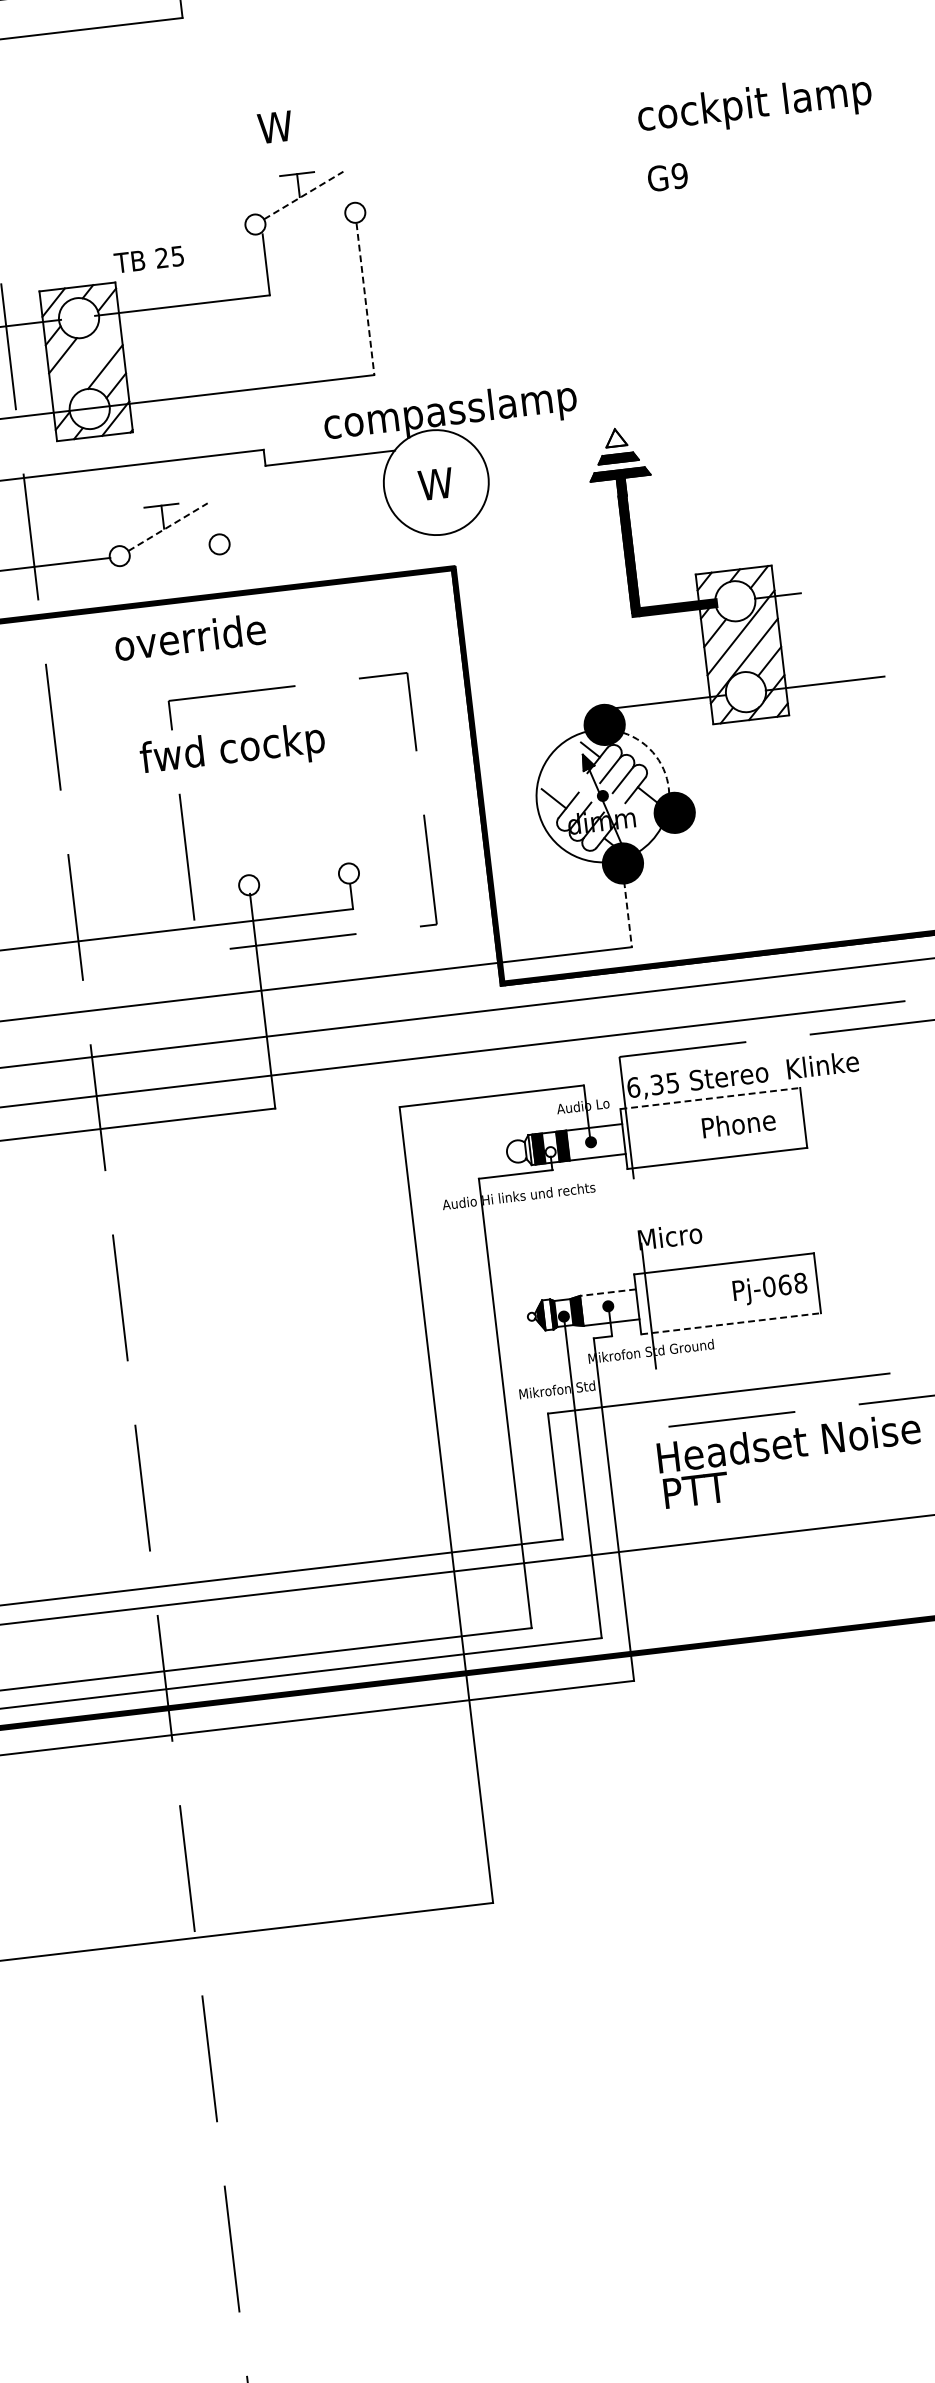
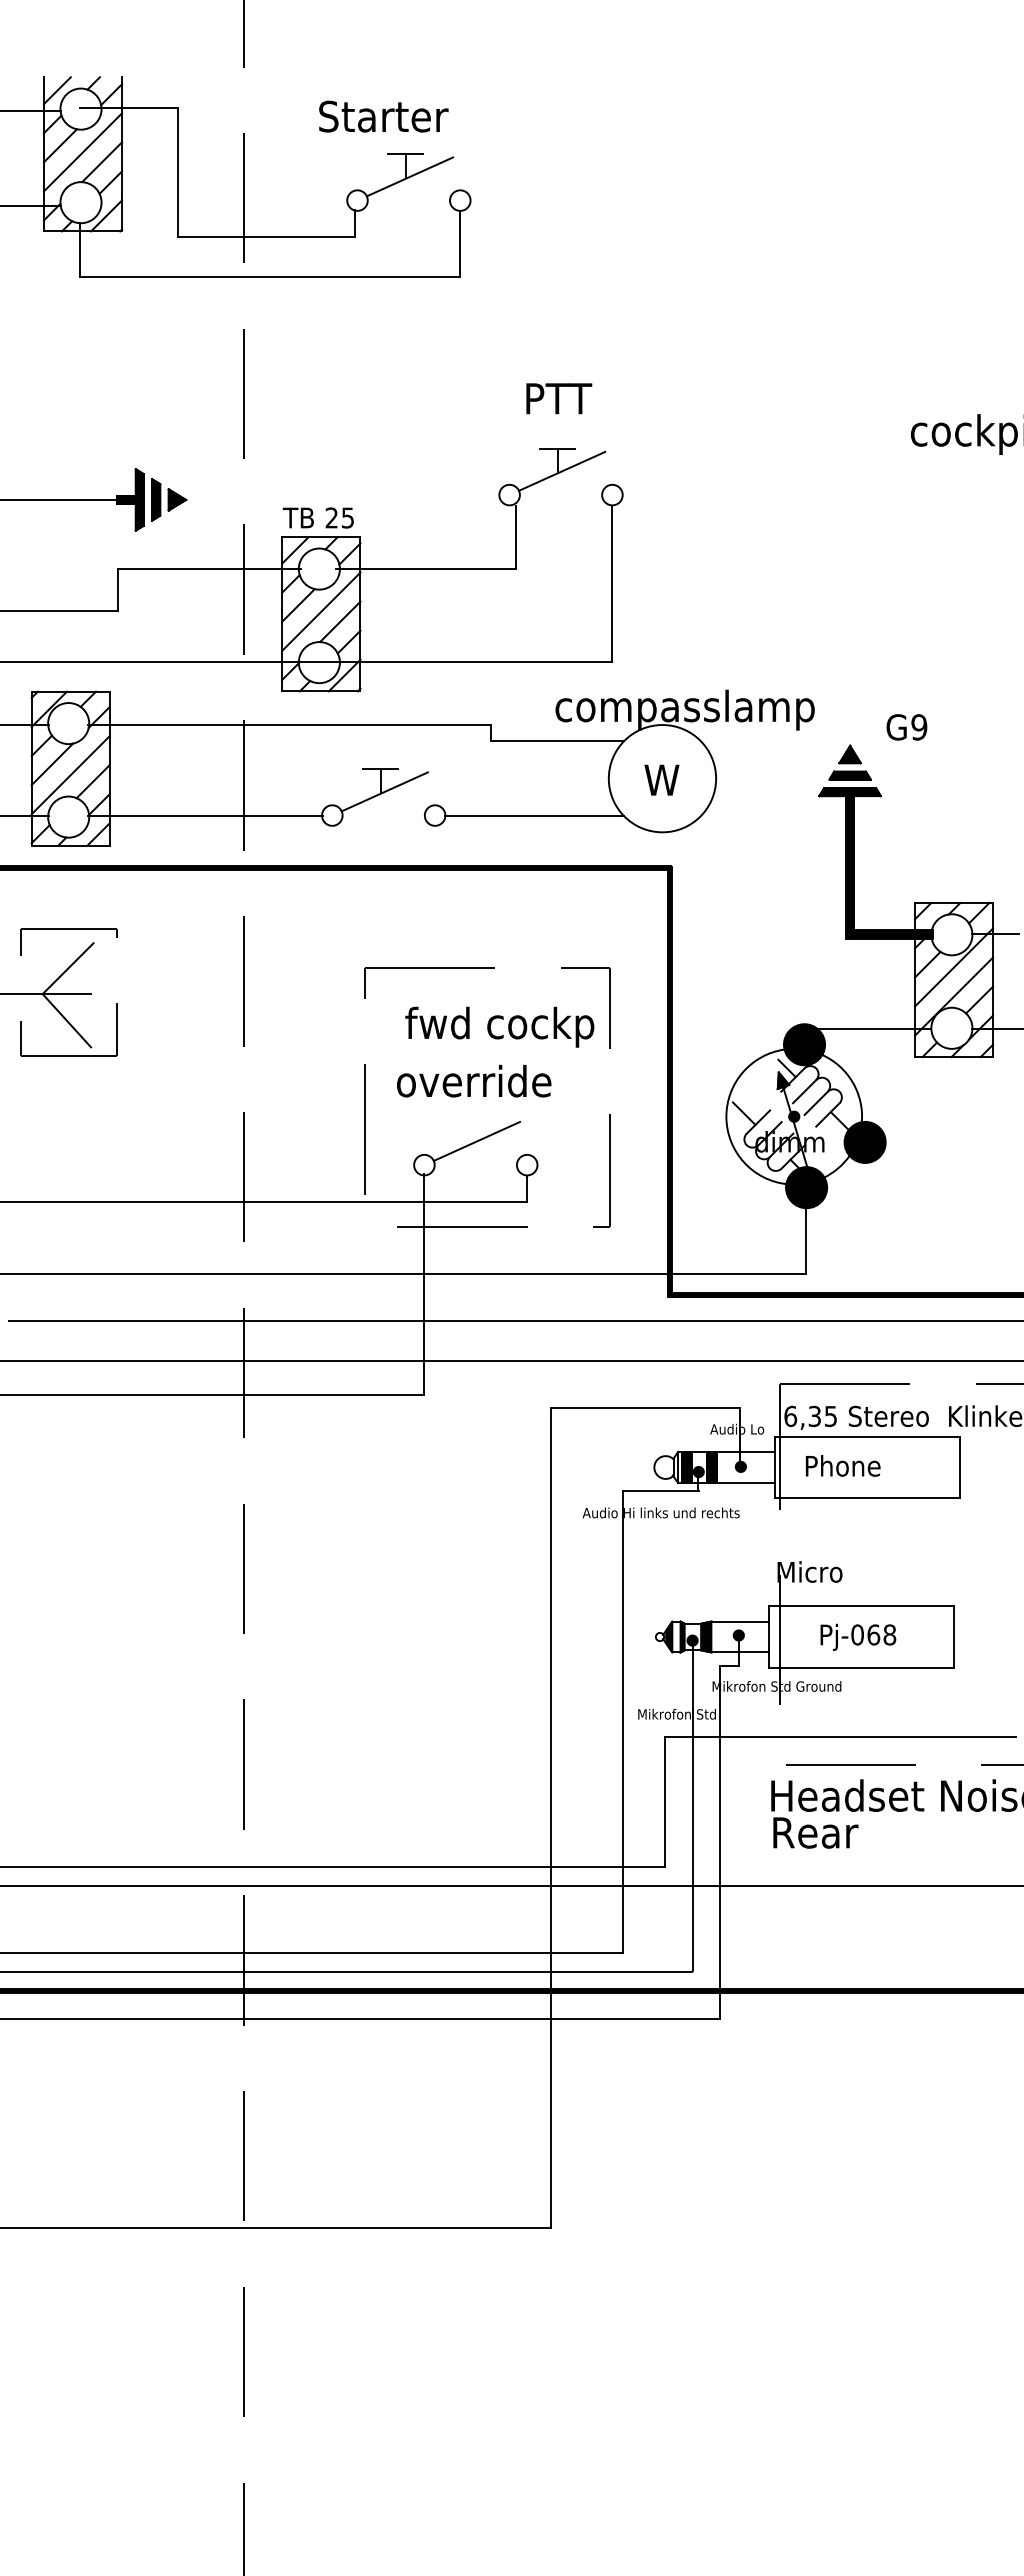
text: (291, 125) -> (558, 398), W -> PTT
text: (667, 177) -> (906, 727), moved
line: (304, 195) -> (562, 471), dashed -> solid
text: (148, 259) -> (317, 517), moved
line: (365, 299) -> (612, 584), dashed -> solid
line: (85, 359) -> (321, 611), added
fill: (615, 437) -> (849, 754), added
line: (168, 526) -> (385, 791), dashed -> solid
line: (316, 532) -> (534, 815), added
text: (190, 636) -> (474, 1080), moved
text: (232, 750) -> (499, 1026), moved
arc: (655, 756) -> (852, 1082), dashed -> solid
line: (296, 855) -> (476, 1140), added
line: (627, 913) -> (805, 1239), dashed -> solid
line: (710, 1098) -> (867, 1436), dashed -> solid
text: (739, 1123) -> (843, 1465), moved
fill: (550, 1151) -> (698, 1471), added
text: (770, 1288) -> (858, 1636), moved
line: (608, 1292) -> (740, 1621), dashed -> solid
line: (731, 1323) -> (861, 1667), dashed -> solid
text: (707, 1488) -> (817, 1832), PTT -> Rear

